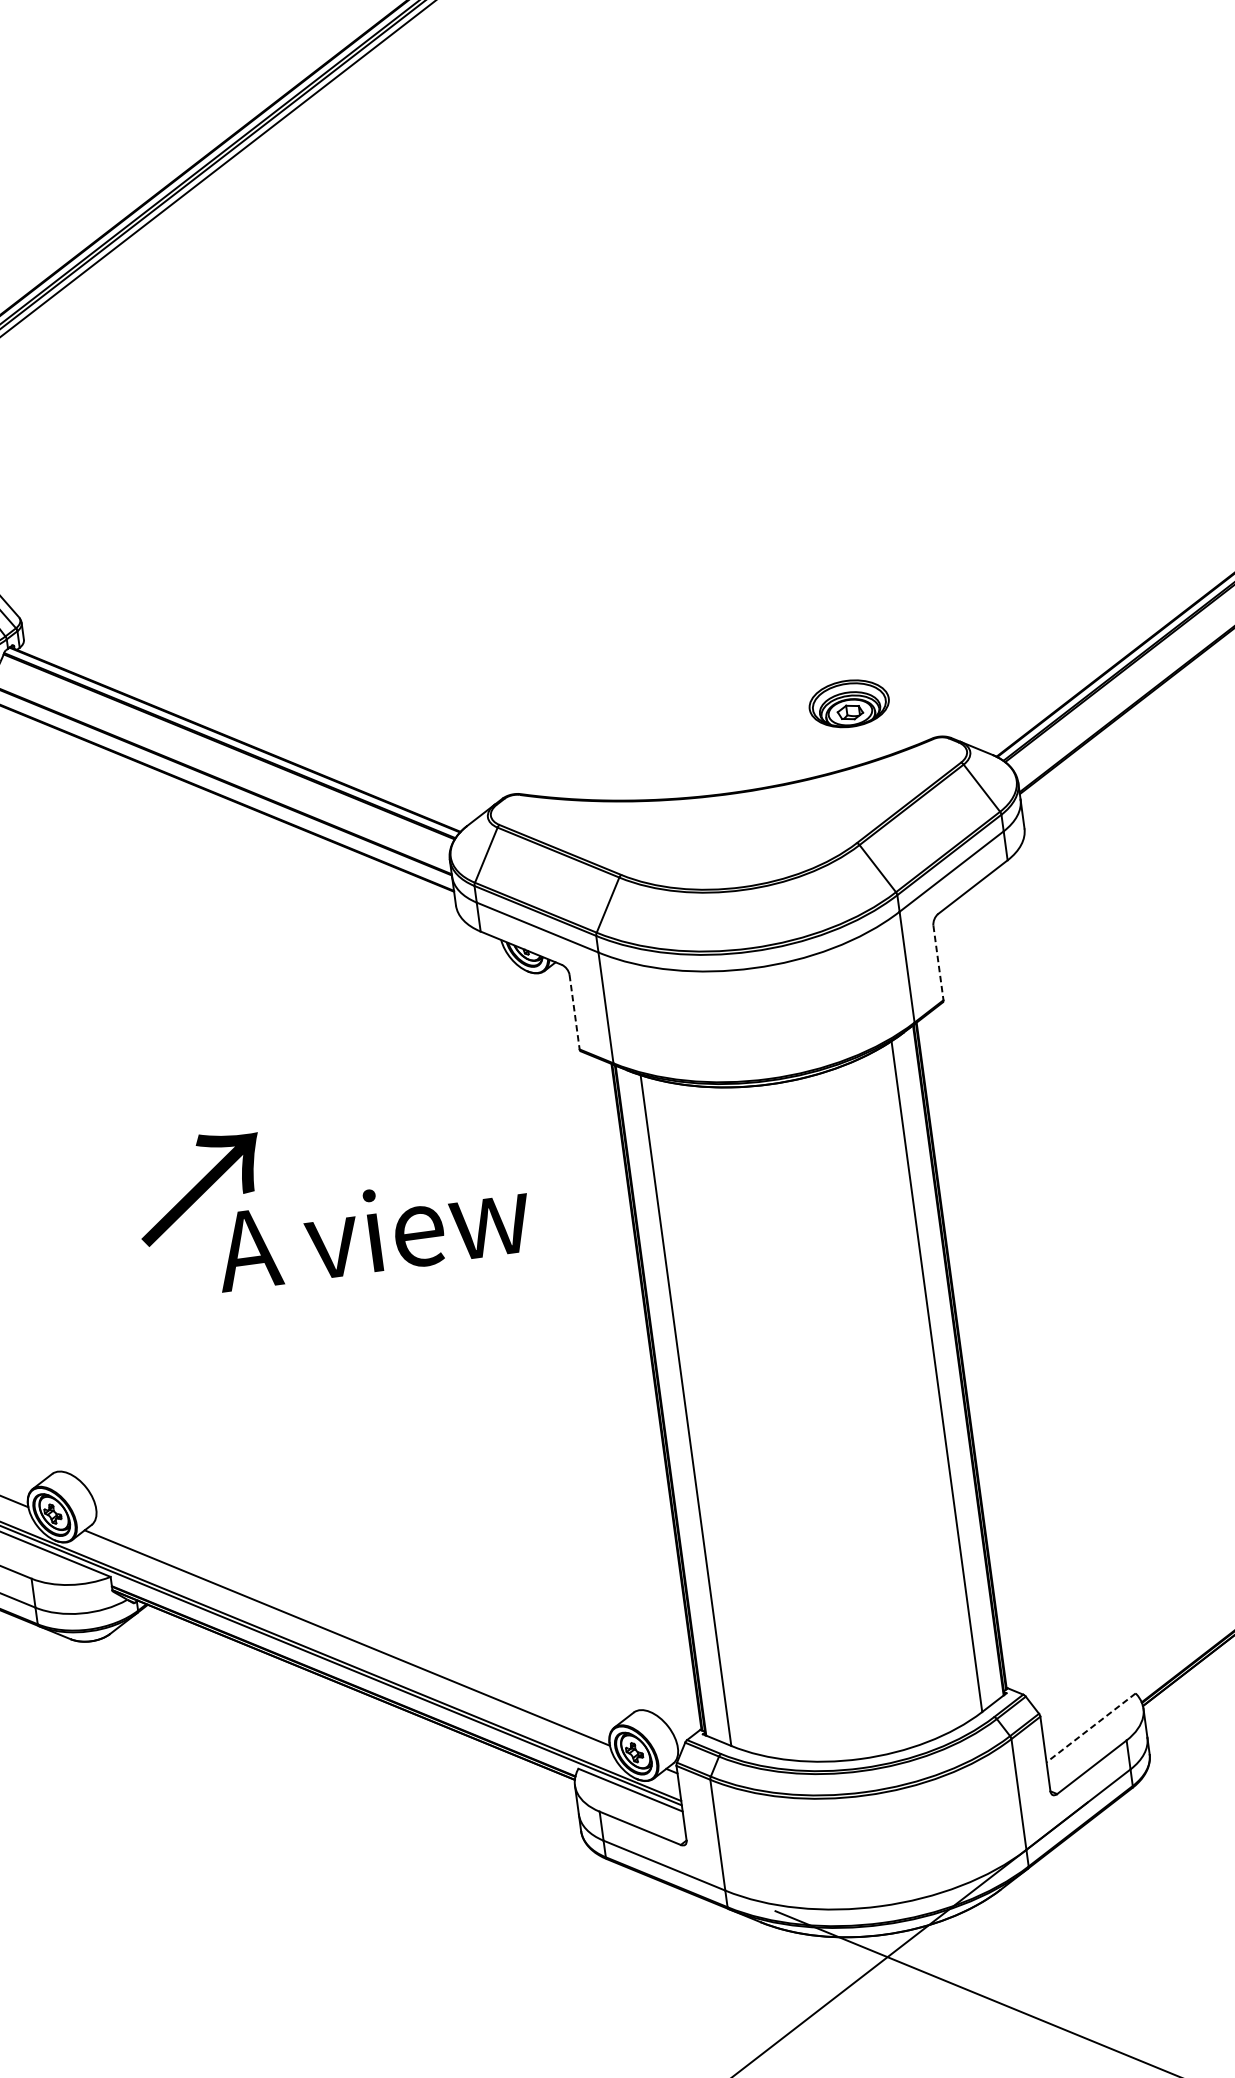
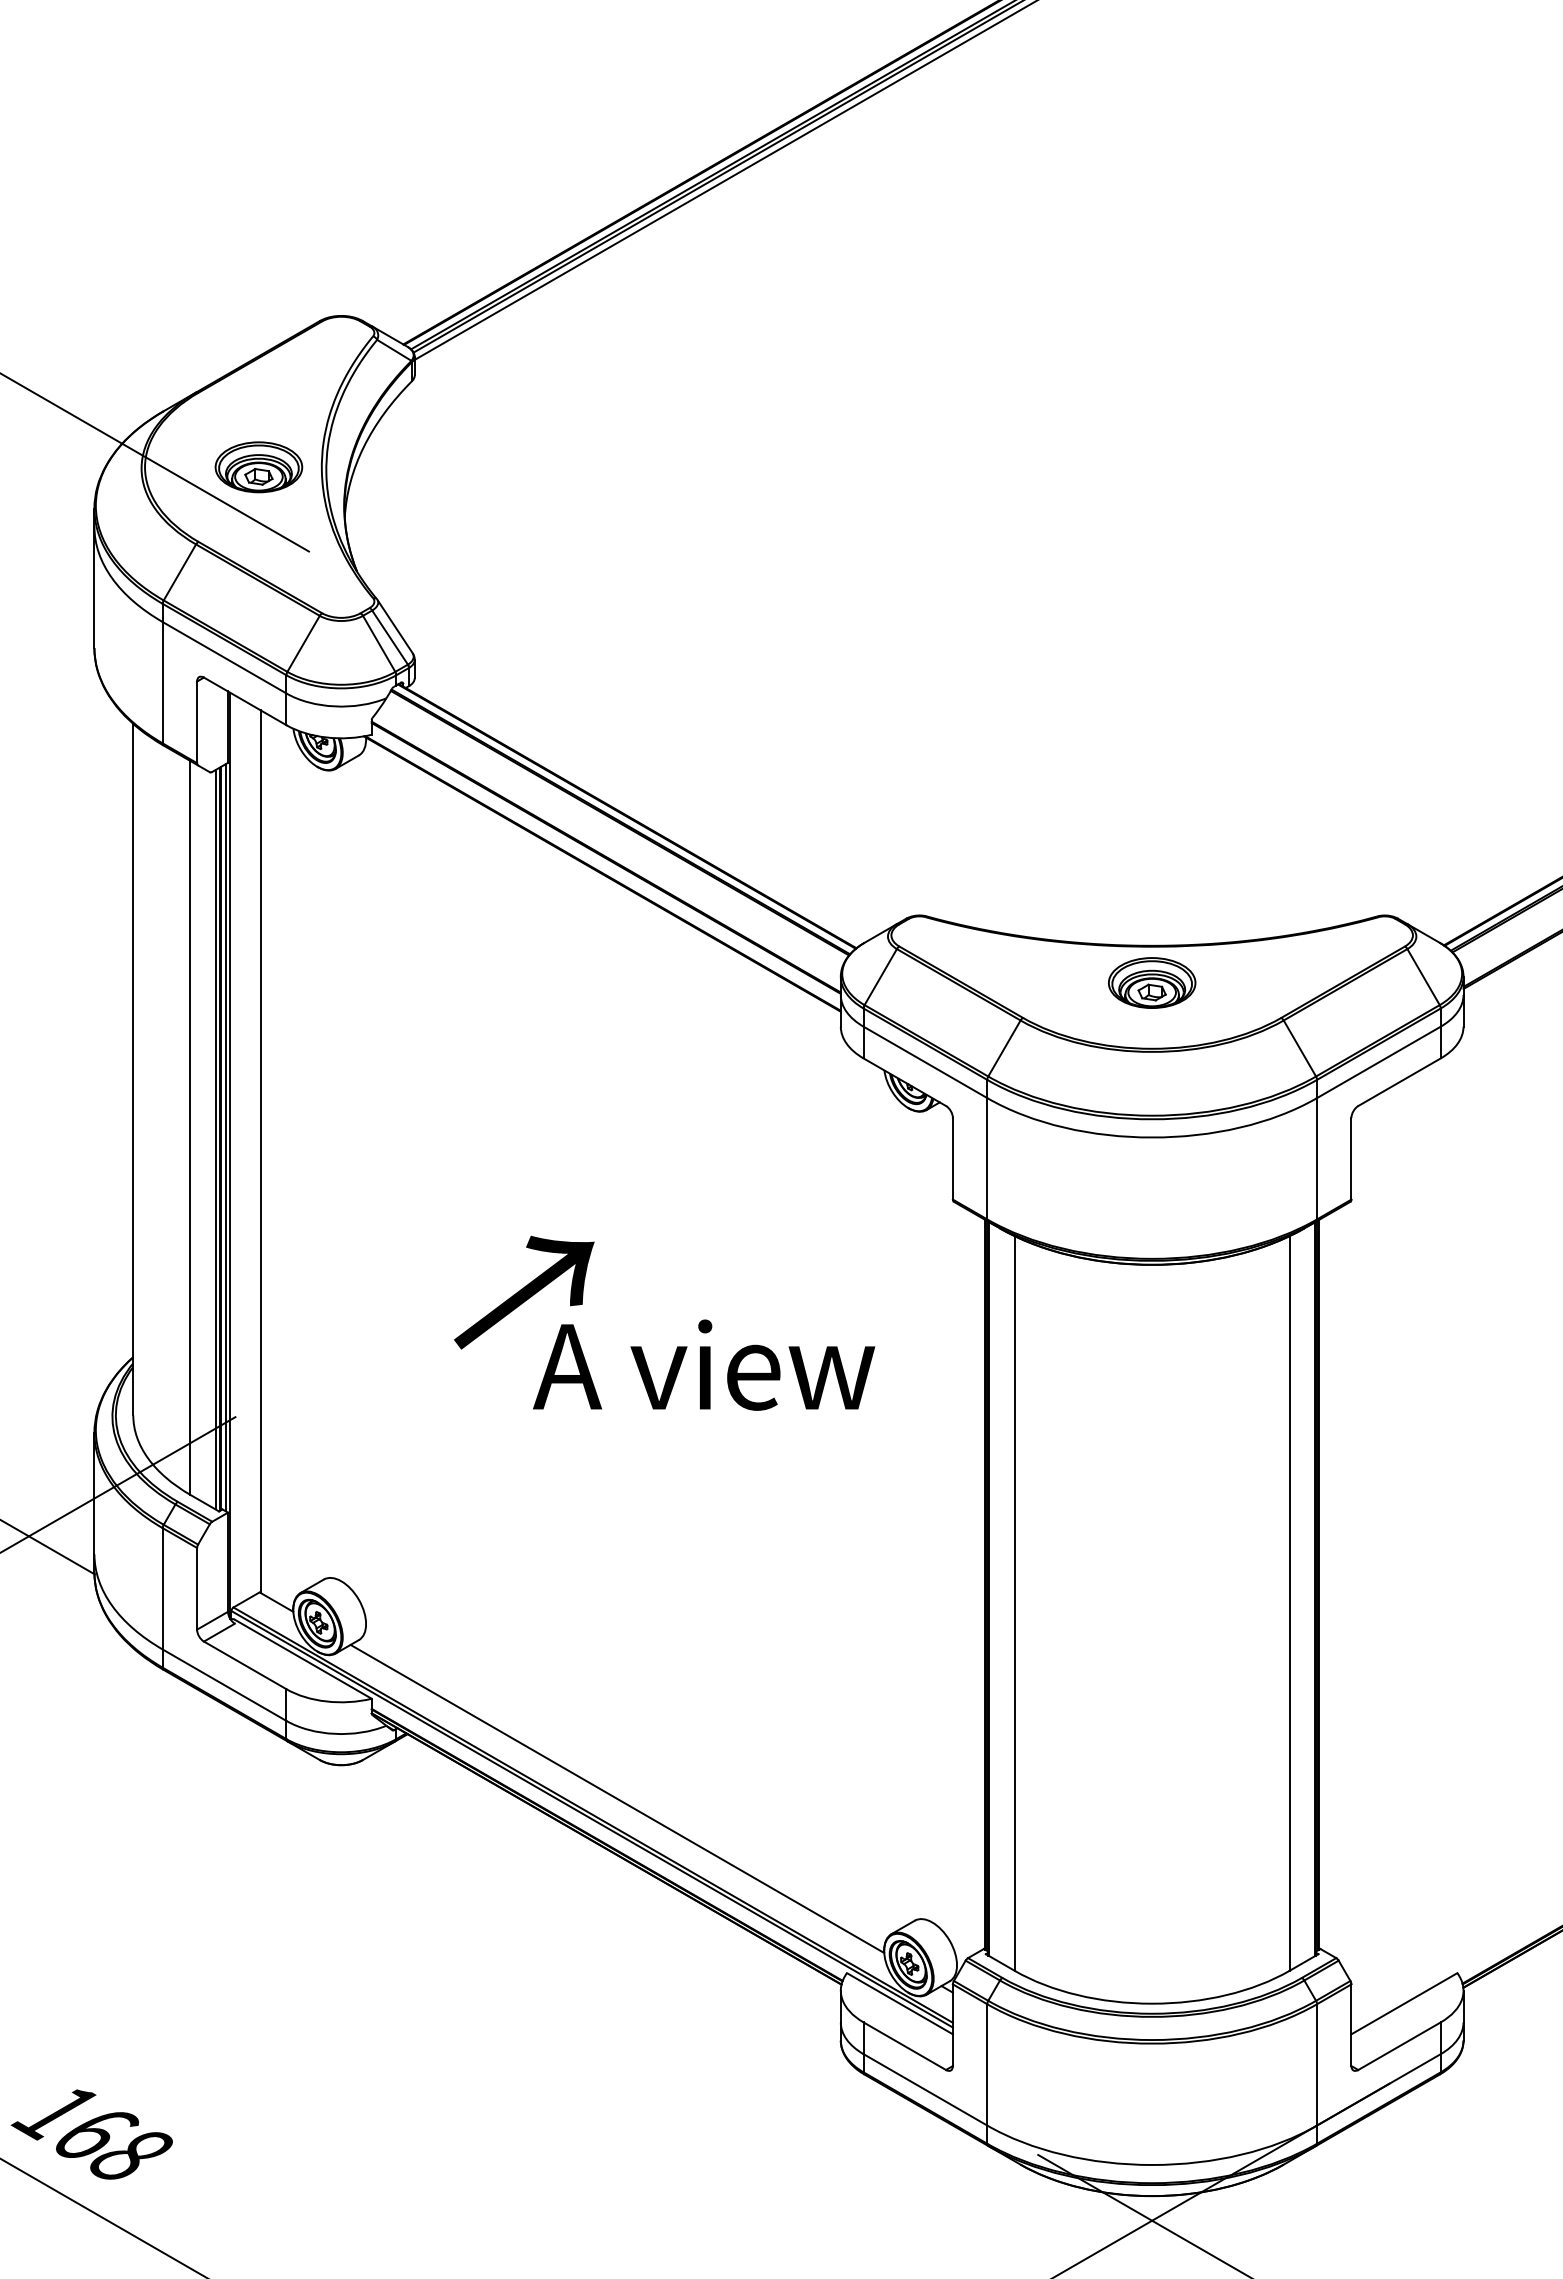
part: (849, 703) -> (1152, 982), moved
line: (938, 962) -> (1351, 1158), dashed -> solid
line: (574, 1011) -> (952, 1158), dashed -> solid
line: (1090, 1727) -> (1403, 2003), dashed -> solid

